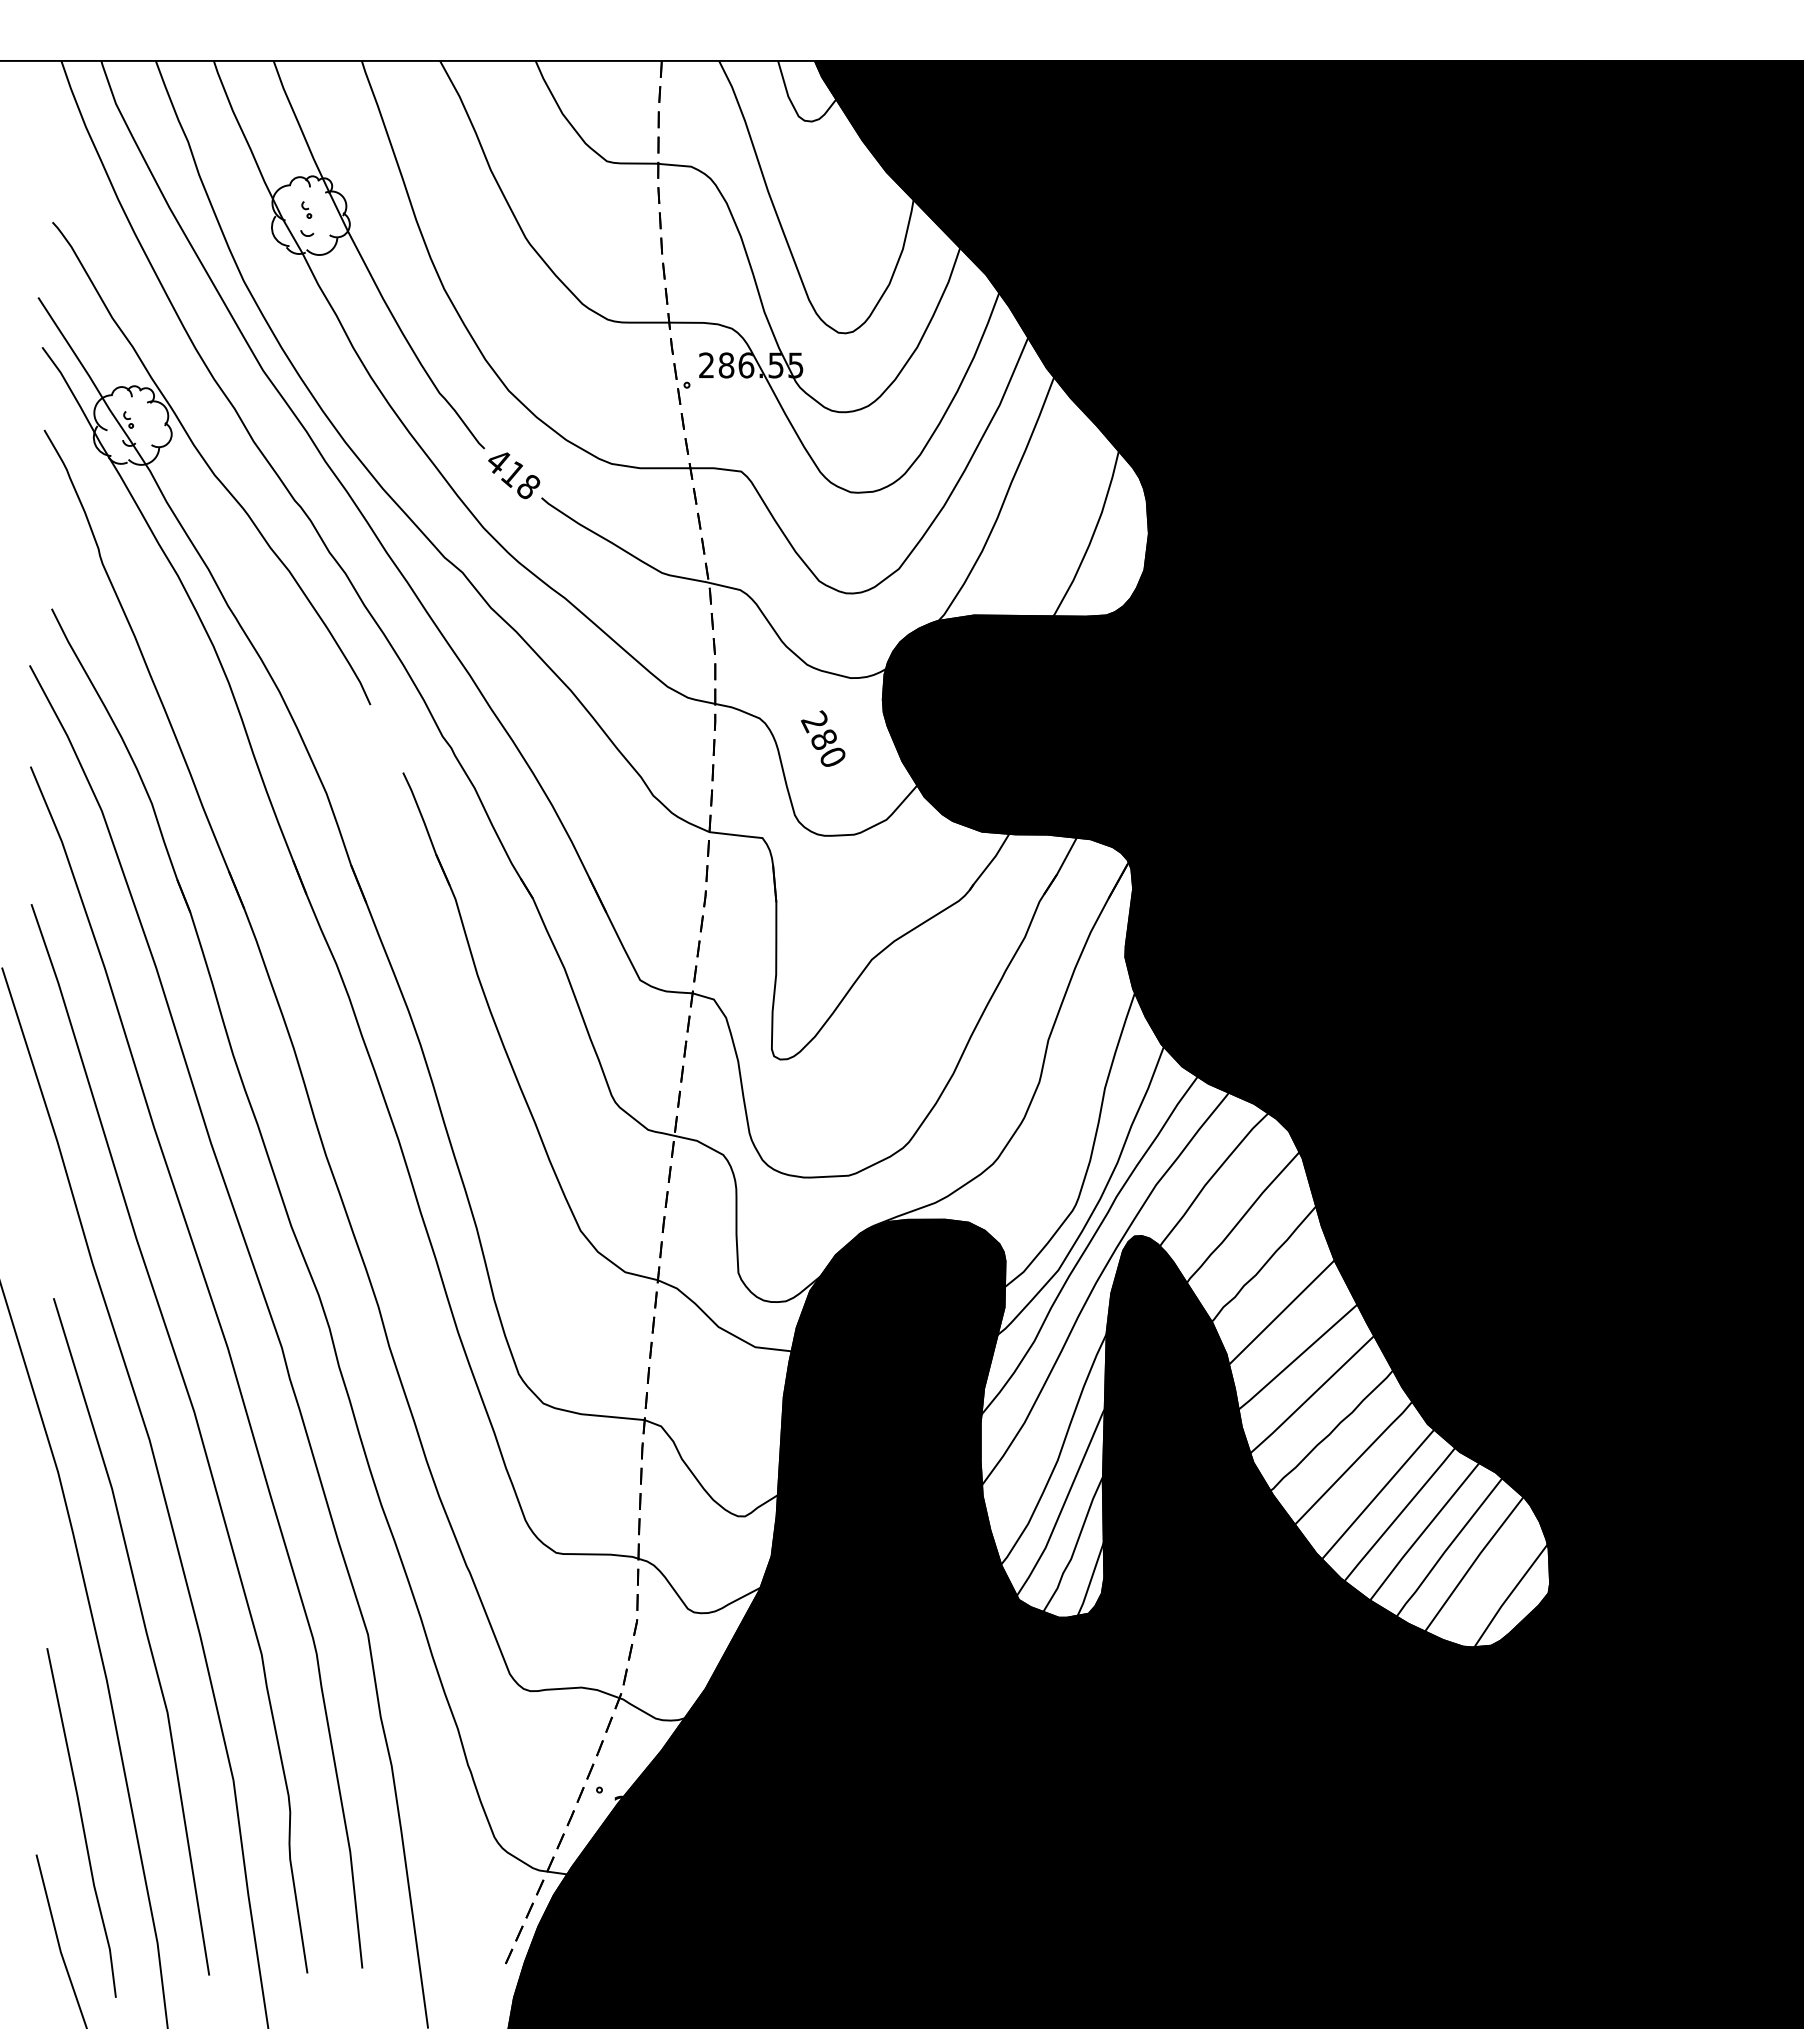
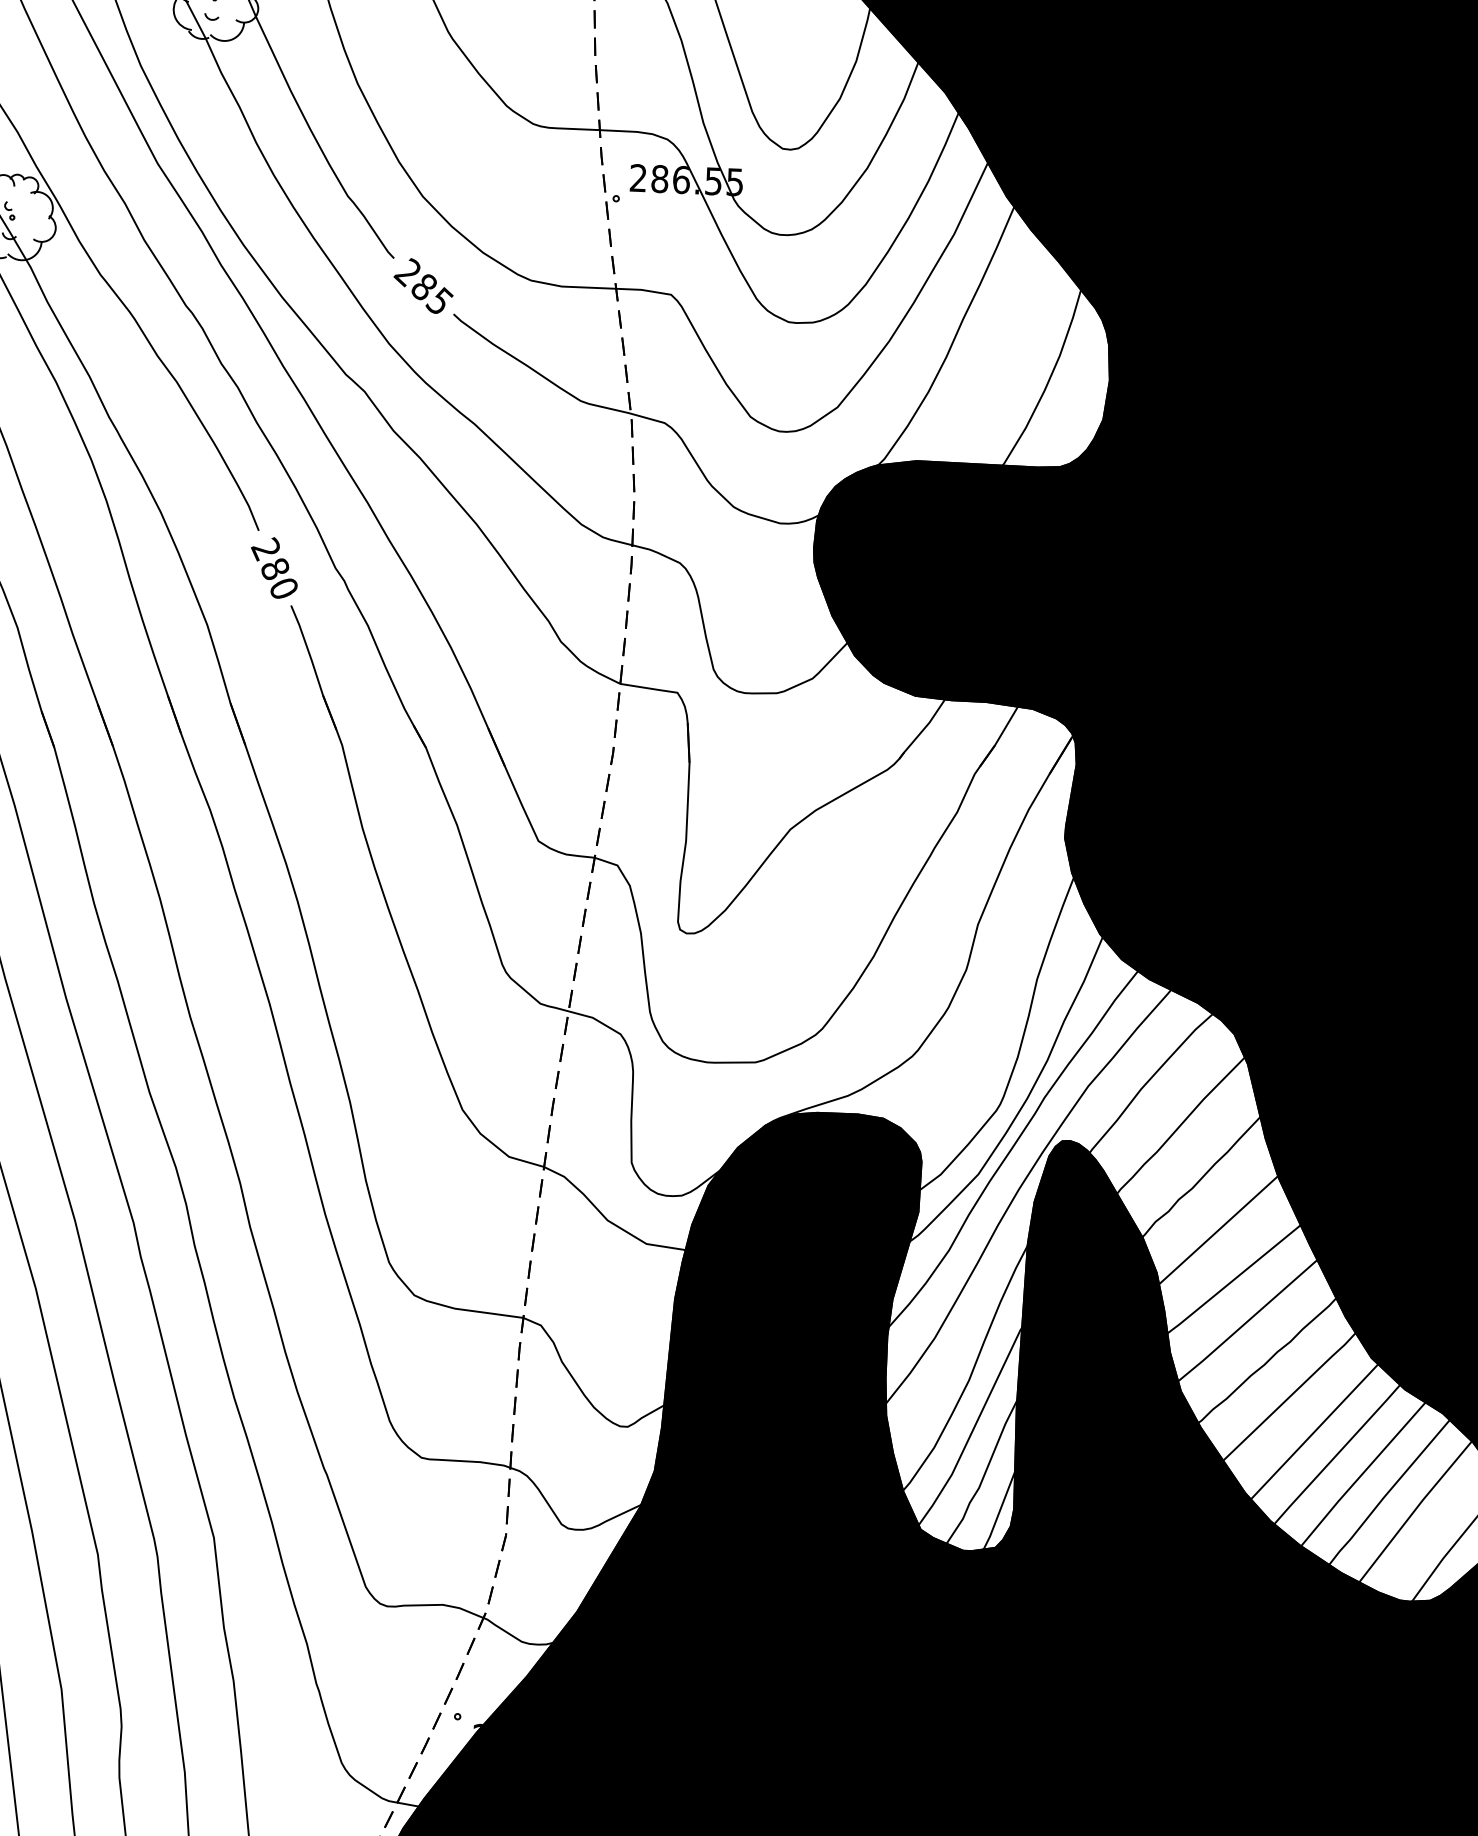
text: (512, 473) -> (423, 286), 418 -> 285
text: (823, 738) -> (274, 567), moved

